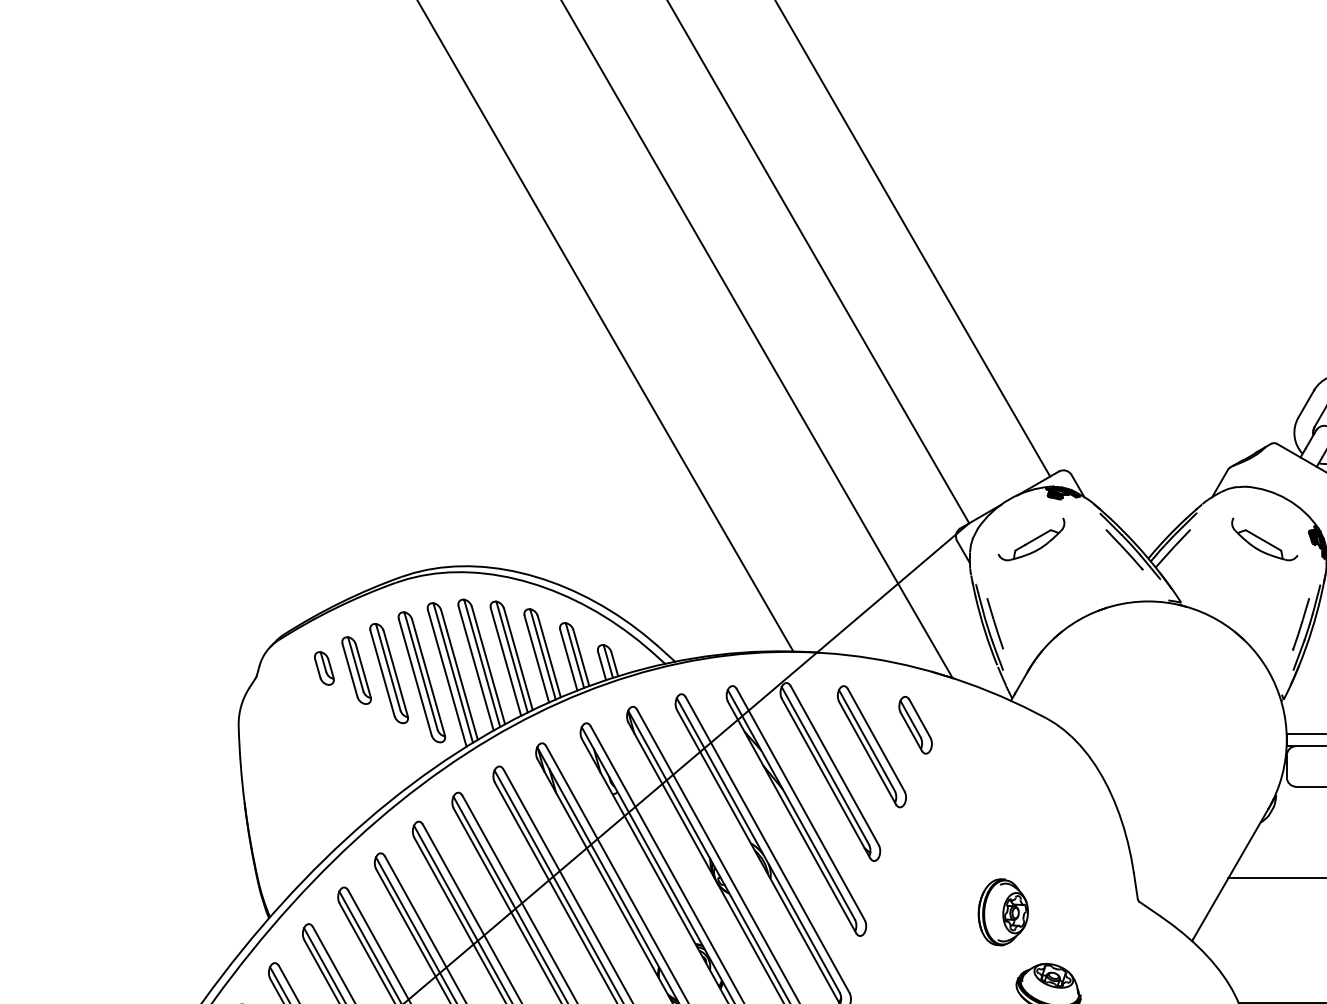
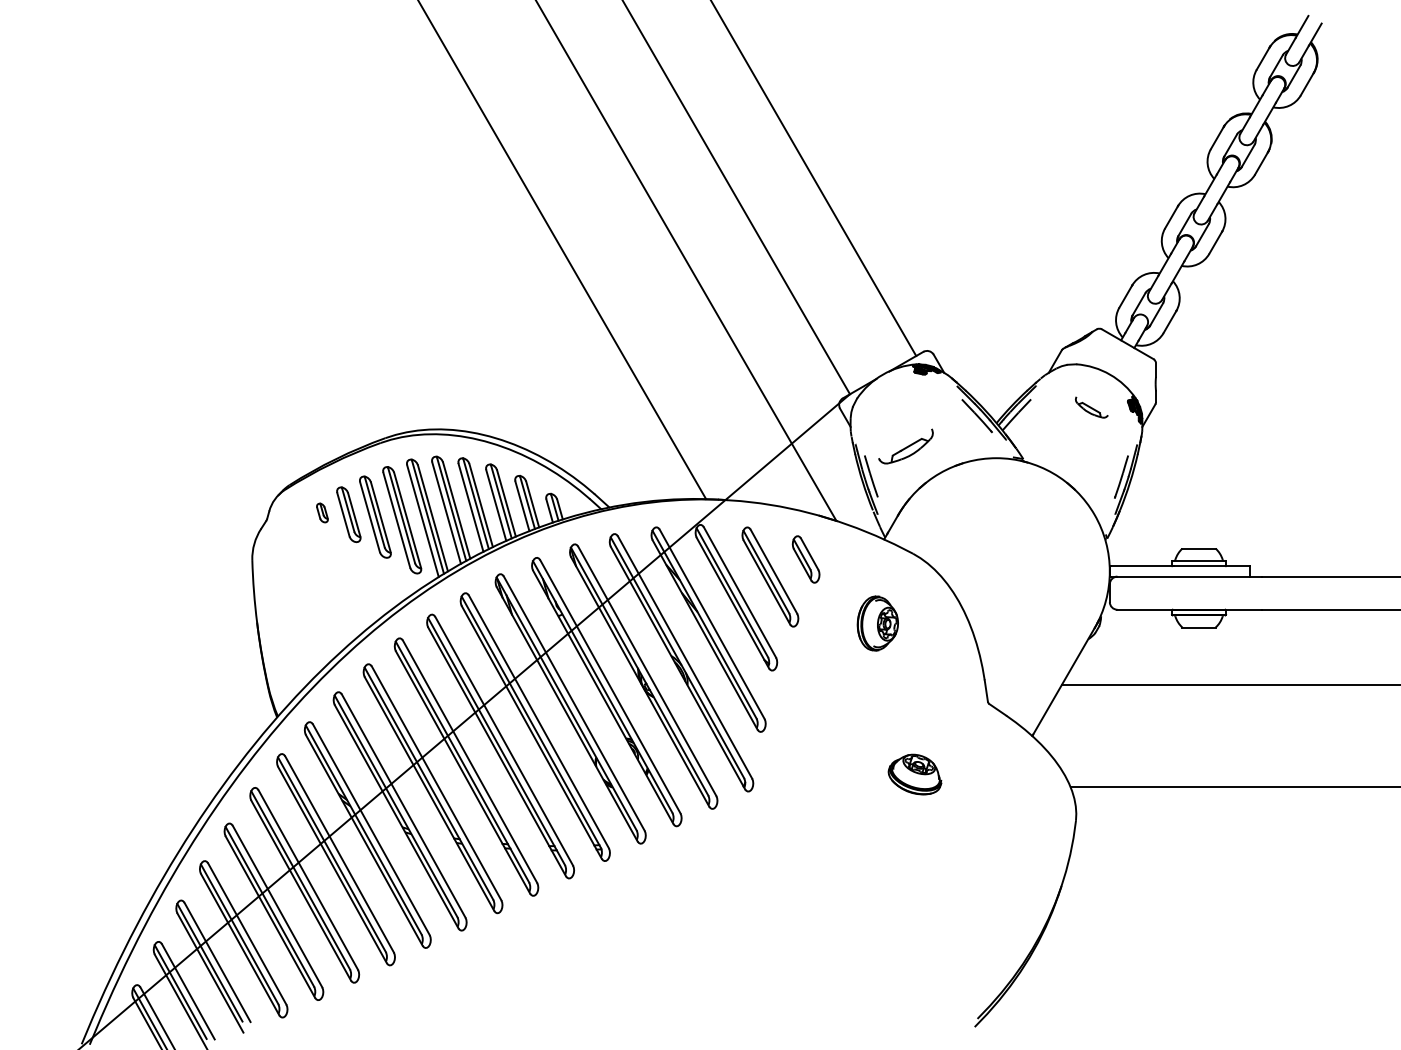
part: (1030, 539) -> (905, 446), moved
part: (1264, 539) -> (1091, 407), size x0.6
part: (324, 667) -> (322, 512), size x0.7
part: (1002, 912) -> (877, 623), moved

